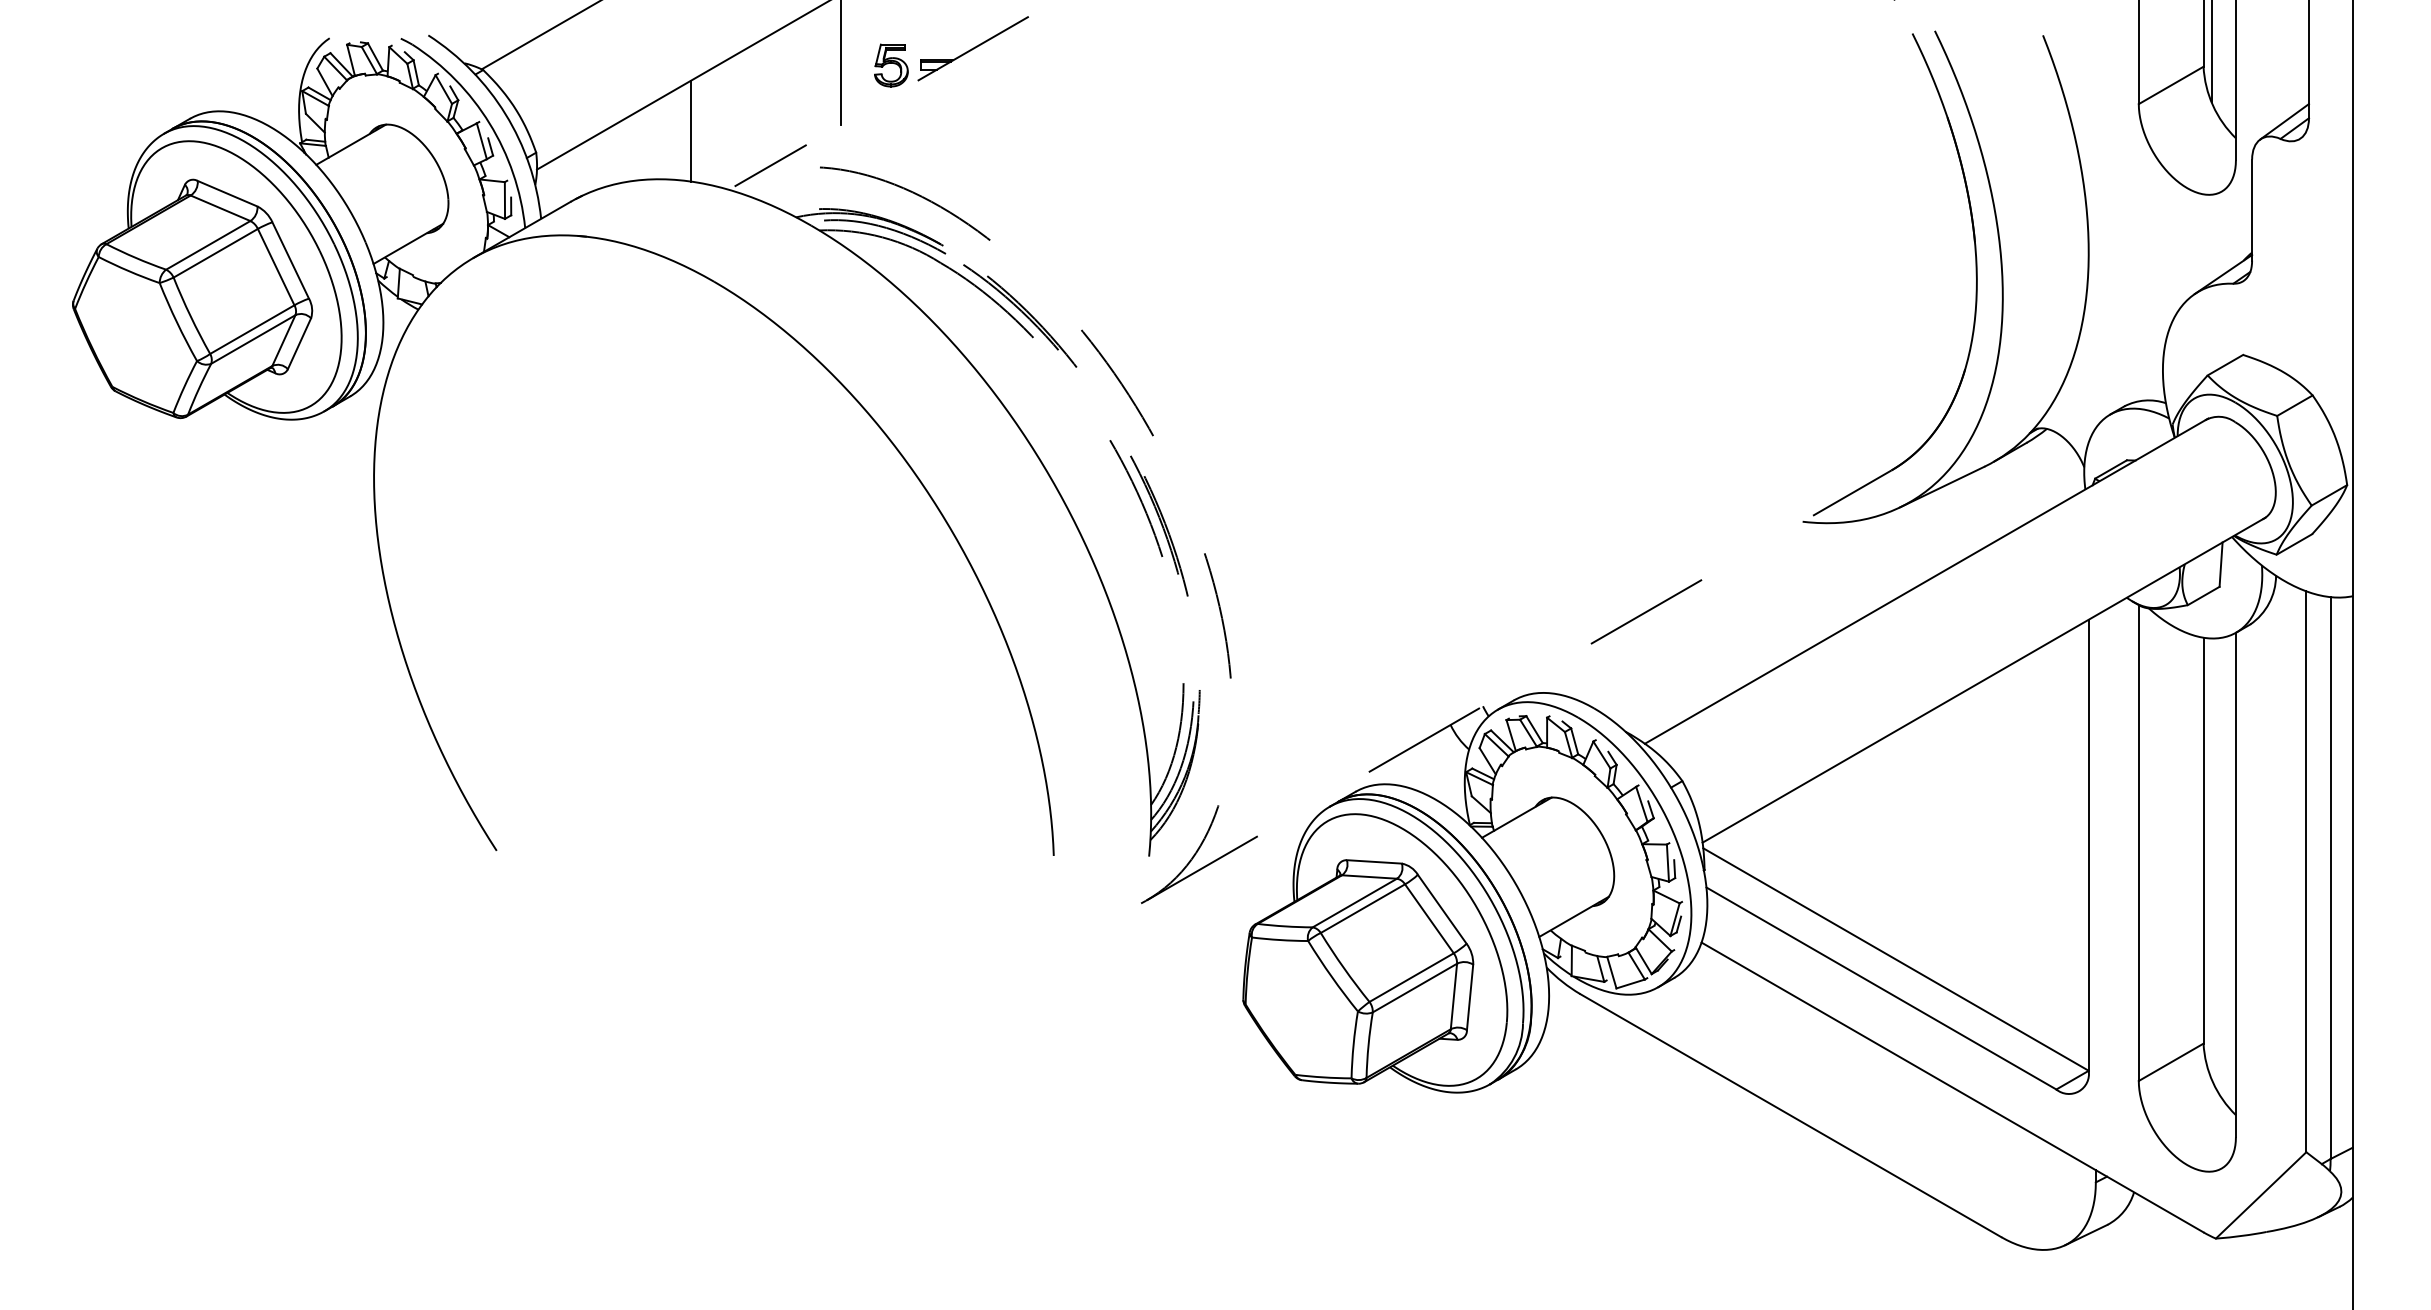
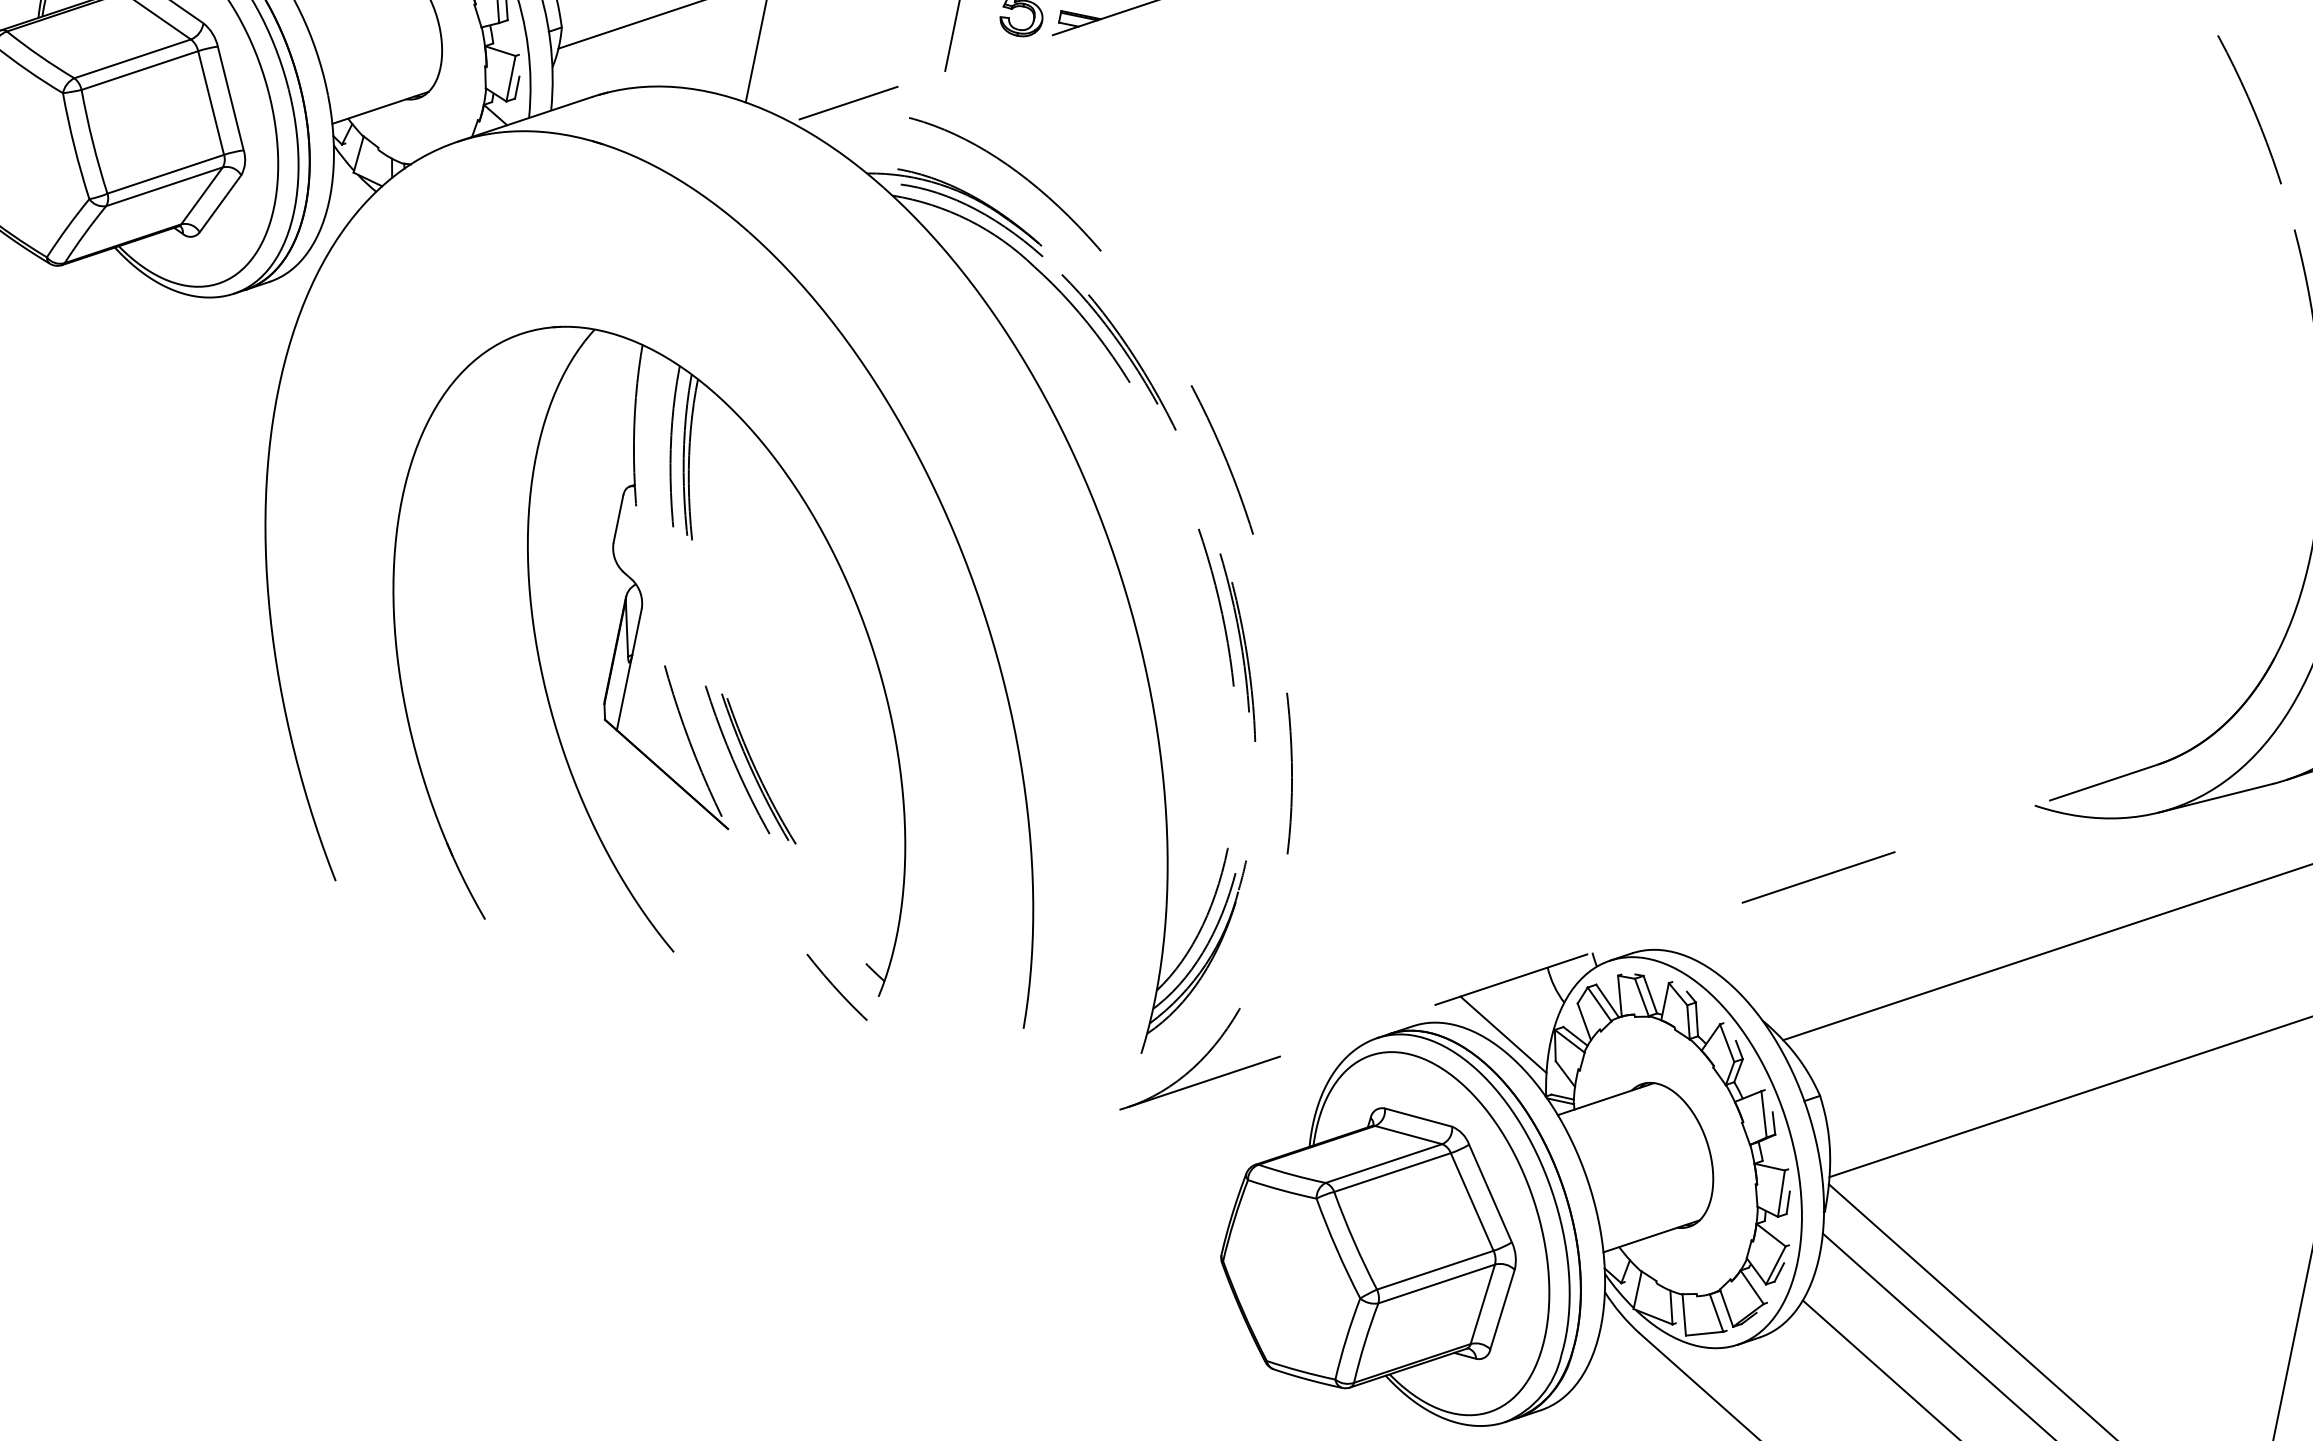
part: (713, 627) -> (660, 659), added
line: (1426, 783) -> (1502, 1033), added

